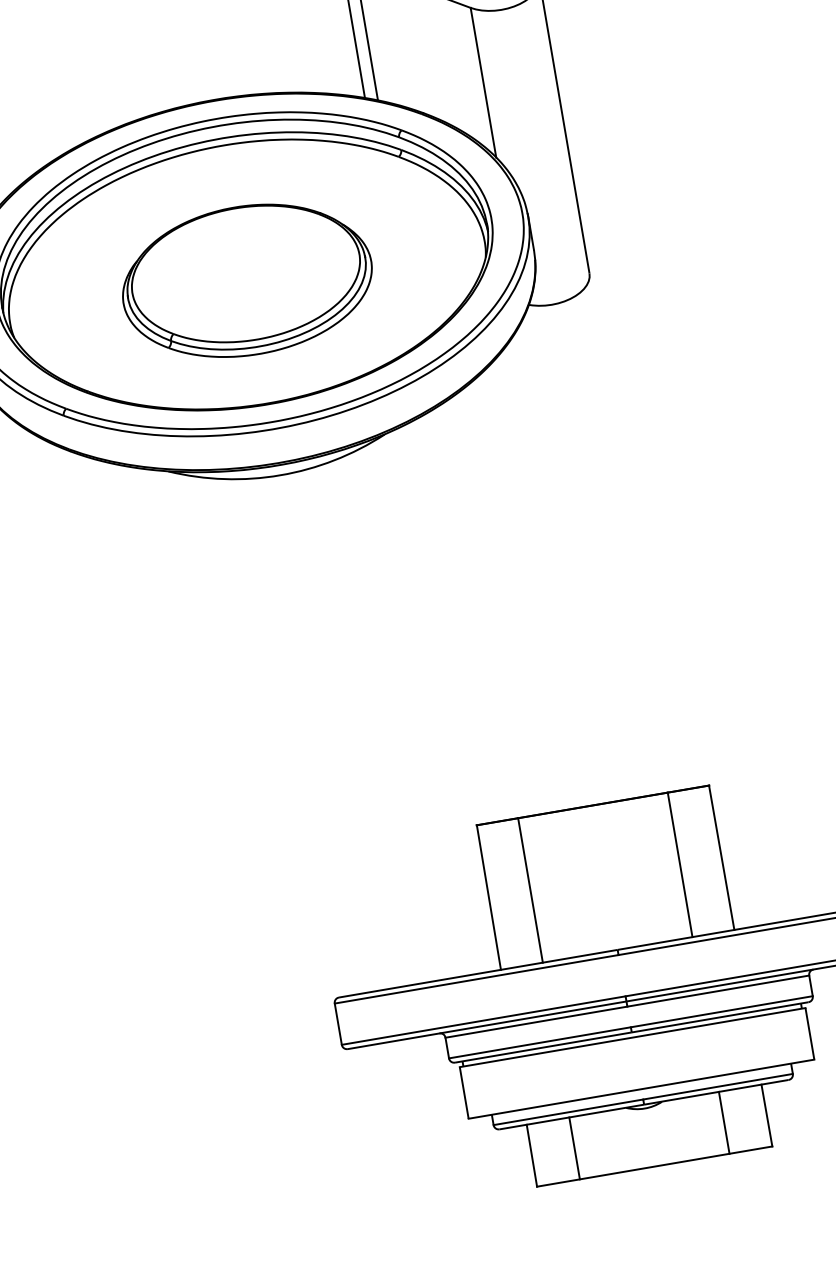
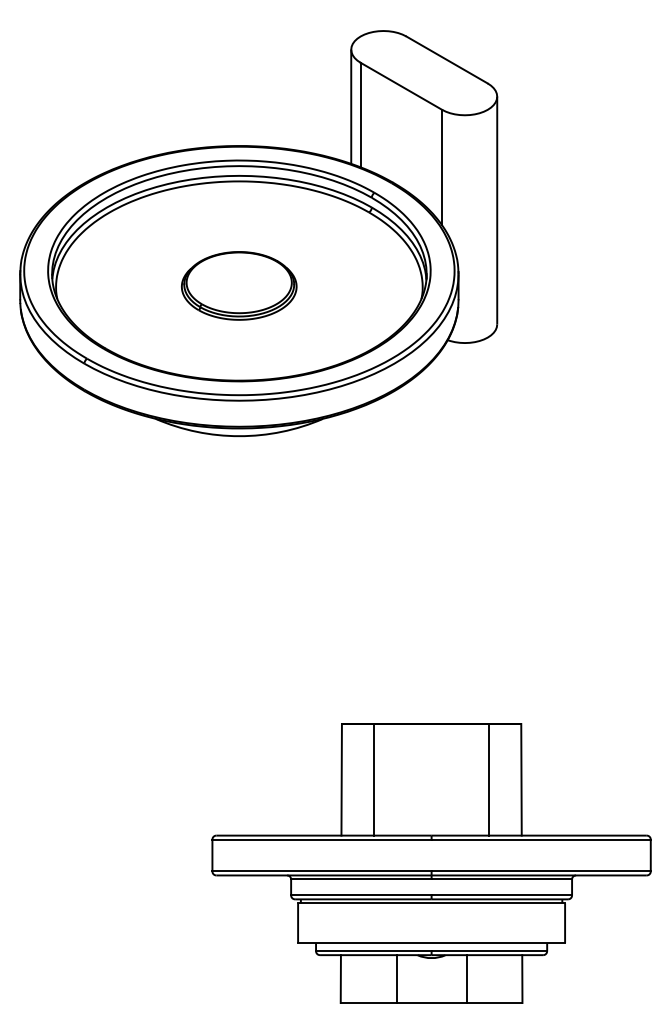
part: (245, 280) -> (238, 285), size x0.6
line: (724, 1122) -> (467, 978), moved
line: (574, 1147) -> (396, 978), moved

